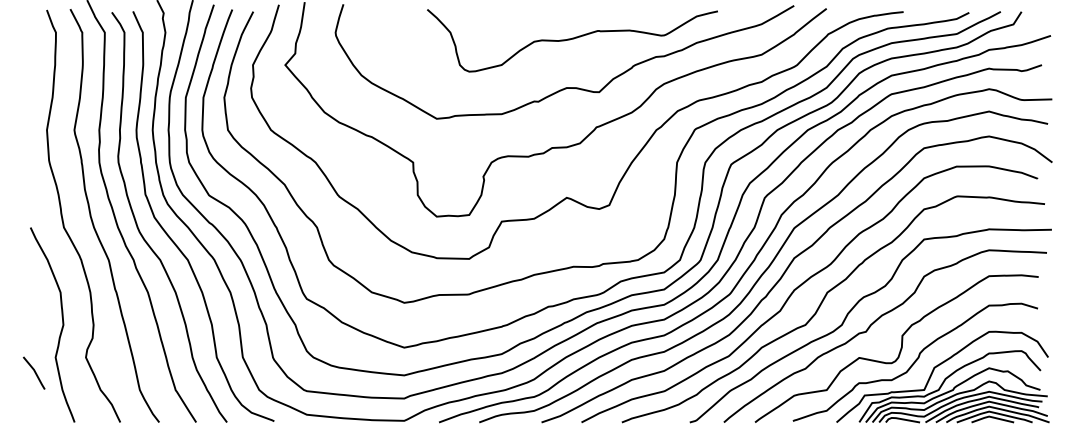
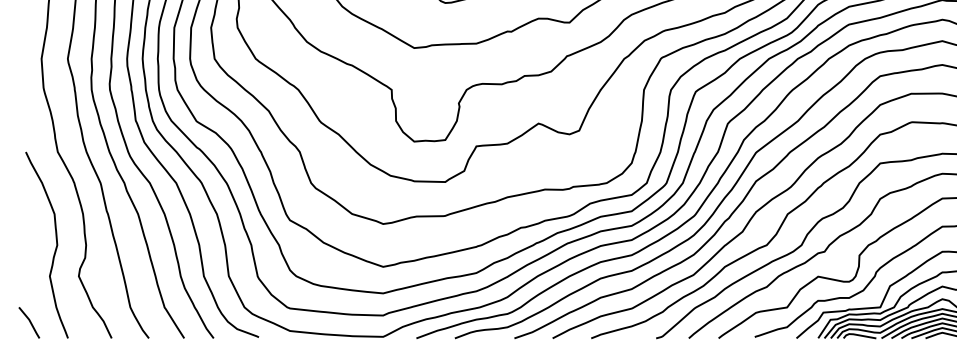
line: (33, 371) -> (28, 321), moved

